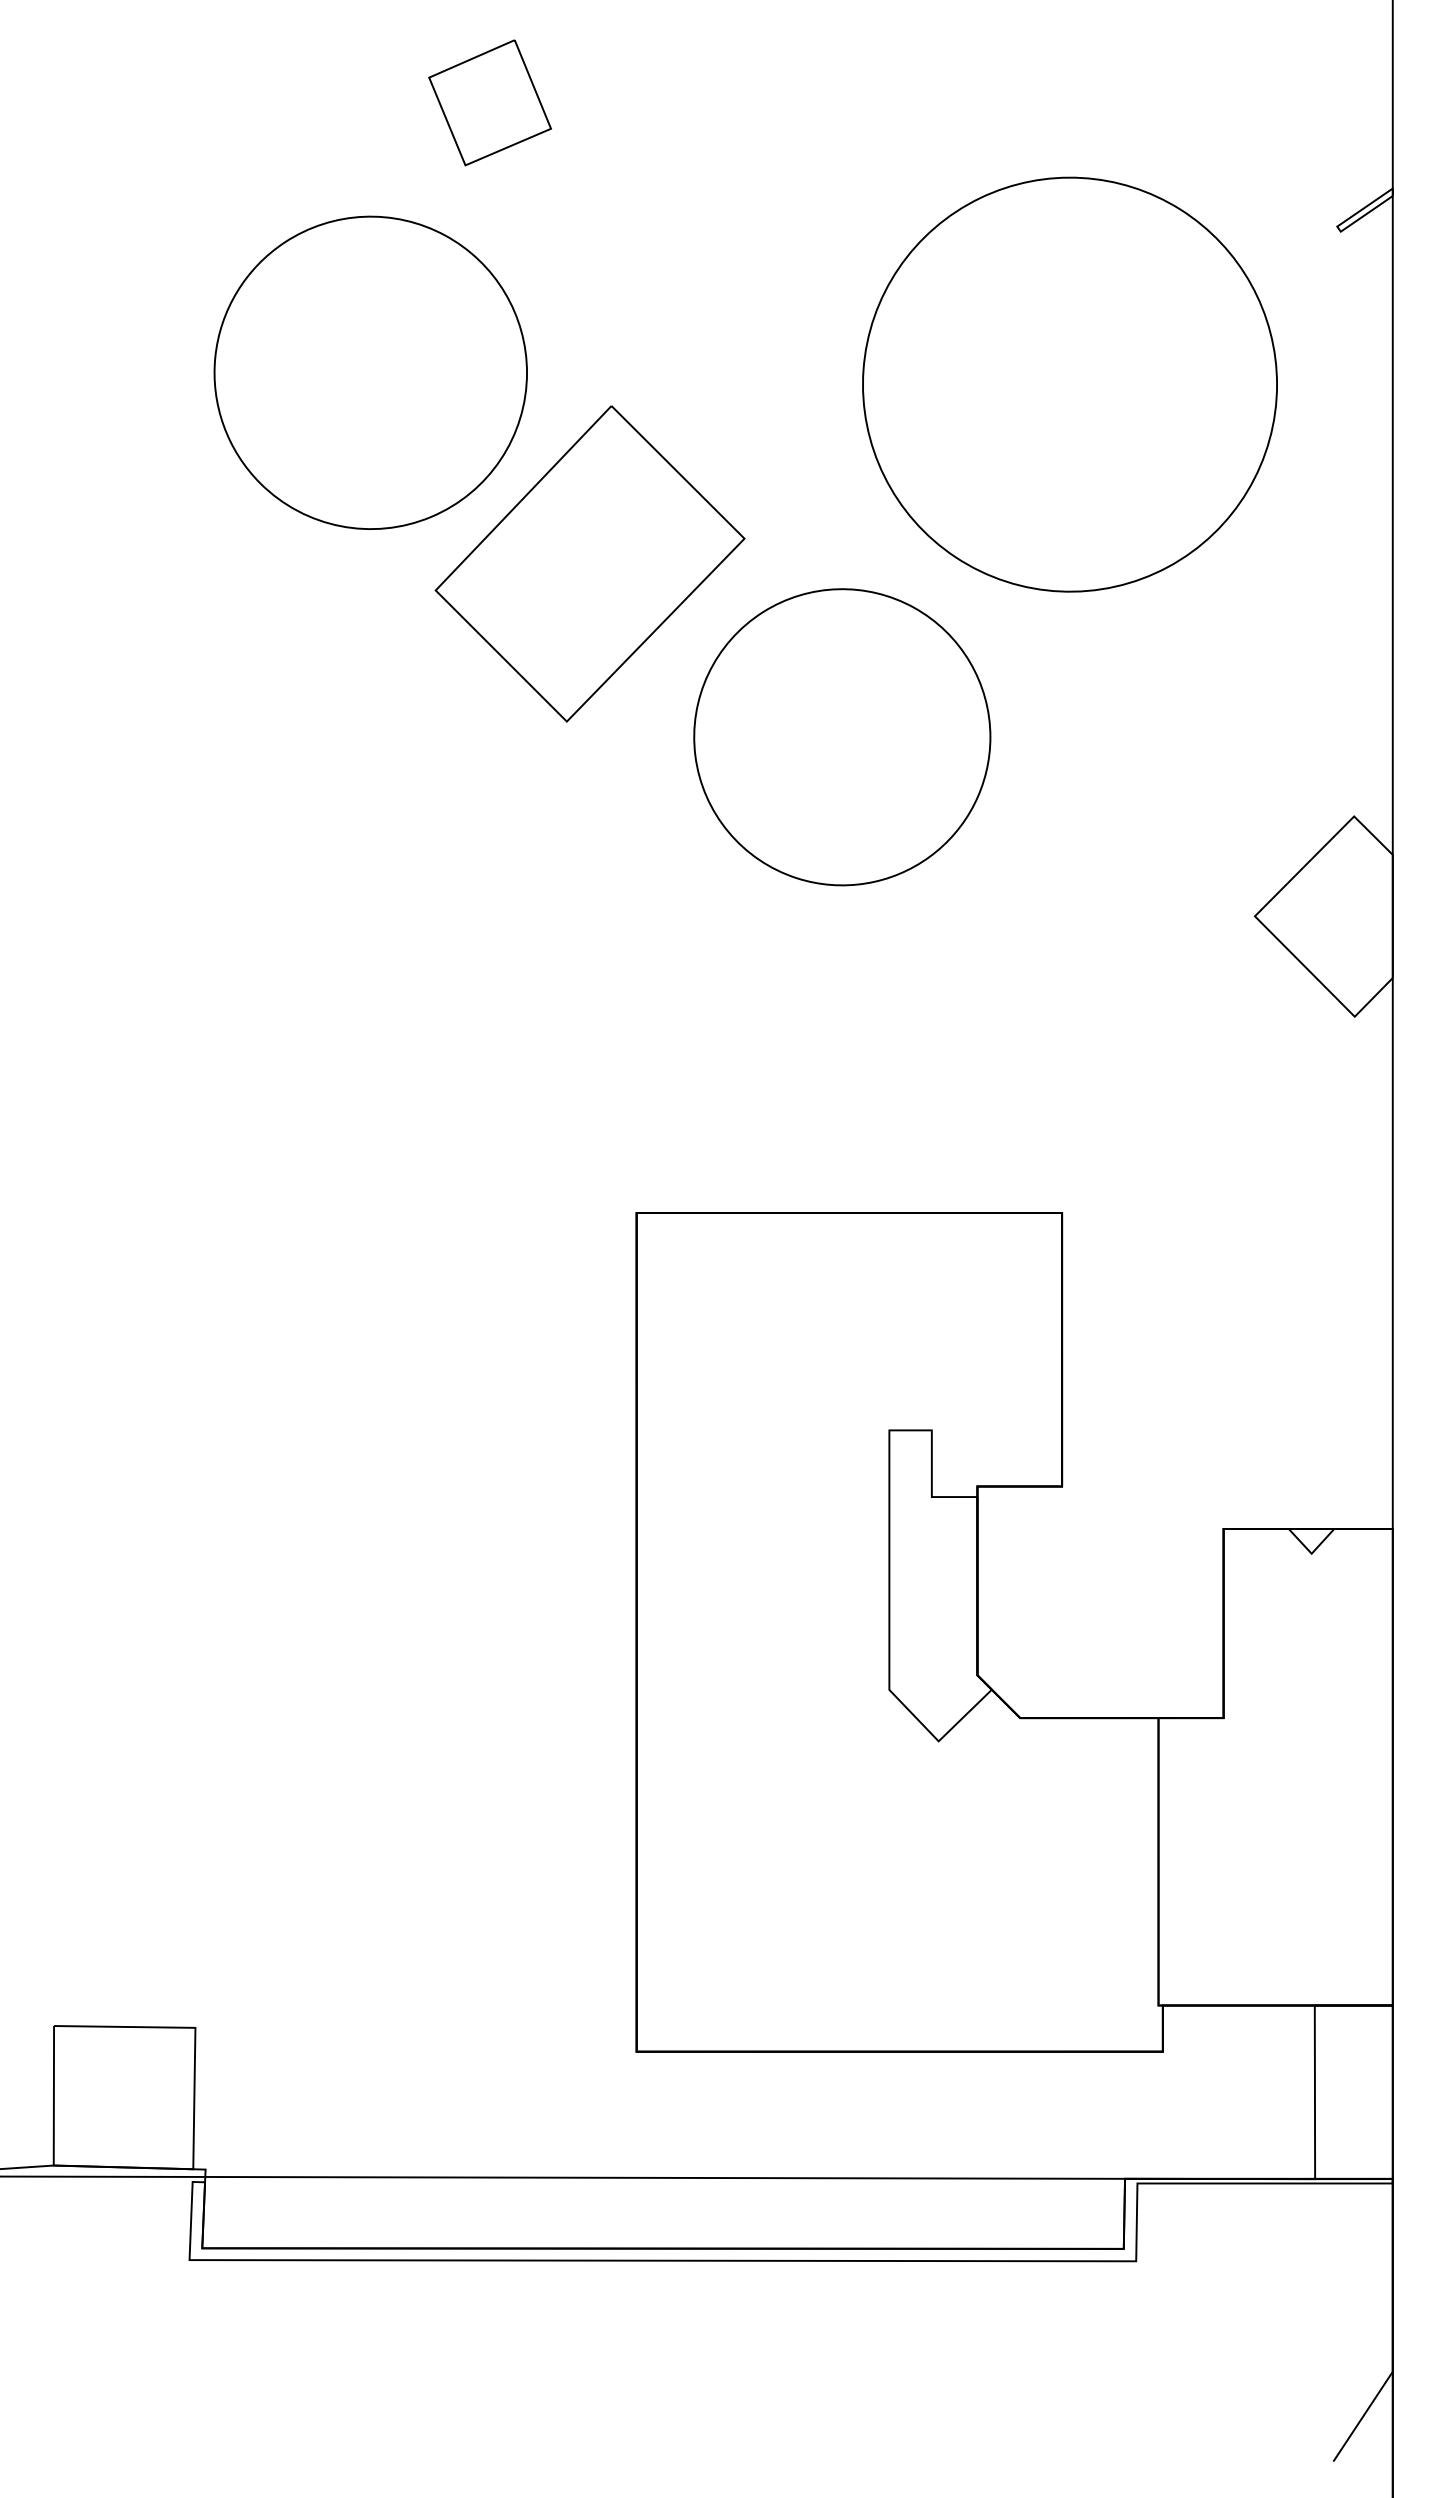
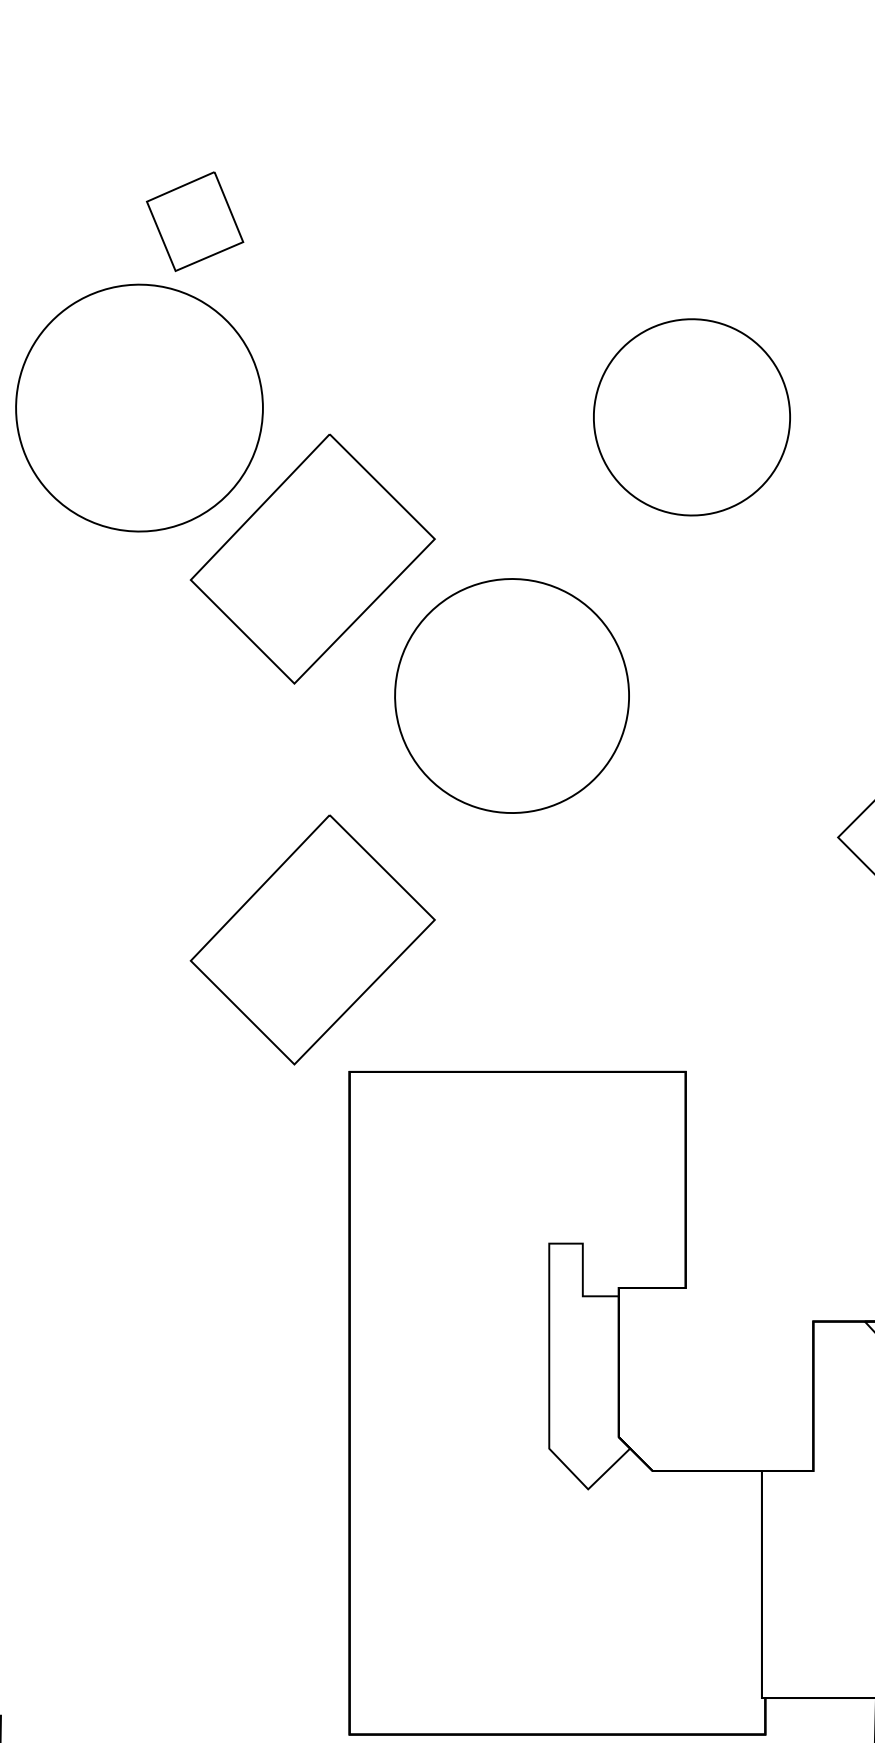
part: (489, 102) -> (194, 221), moved
part: (1069, 384) -> (691, 417), size x0.6
part: (589, 1045) -> (312, 939), added

